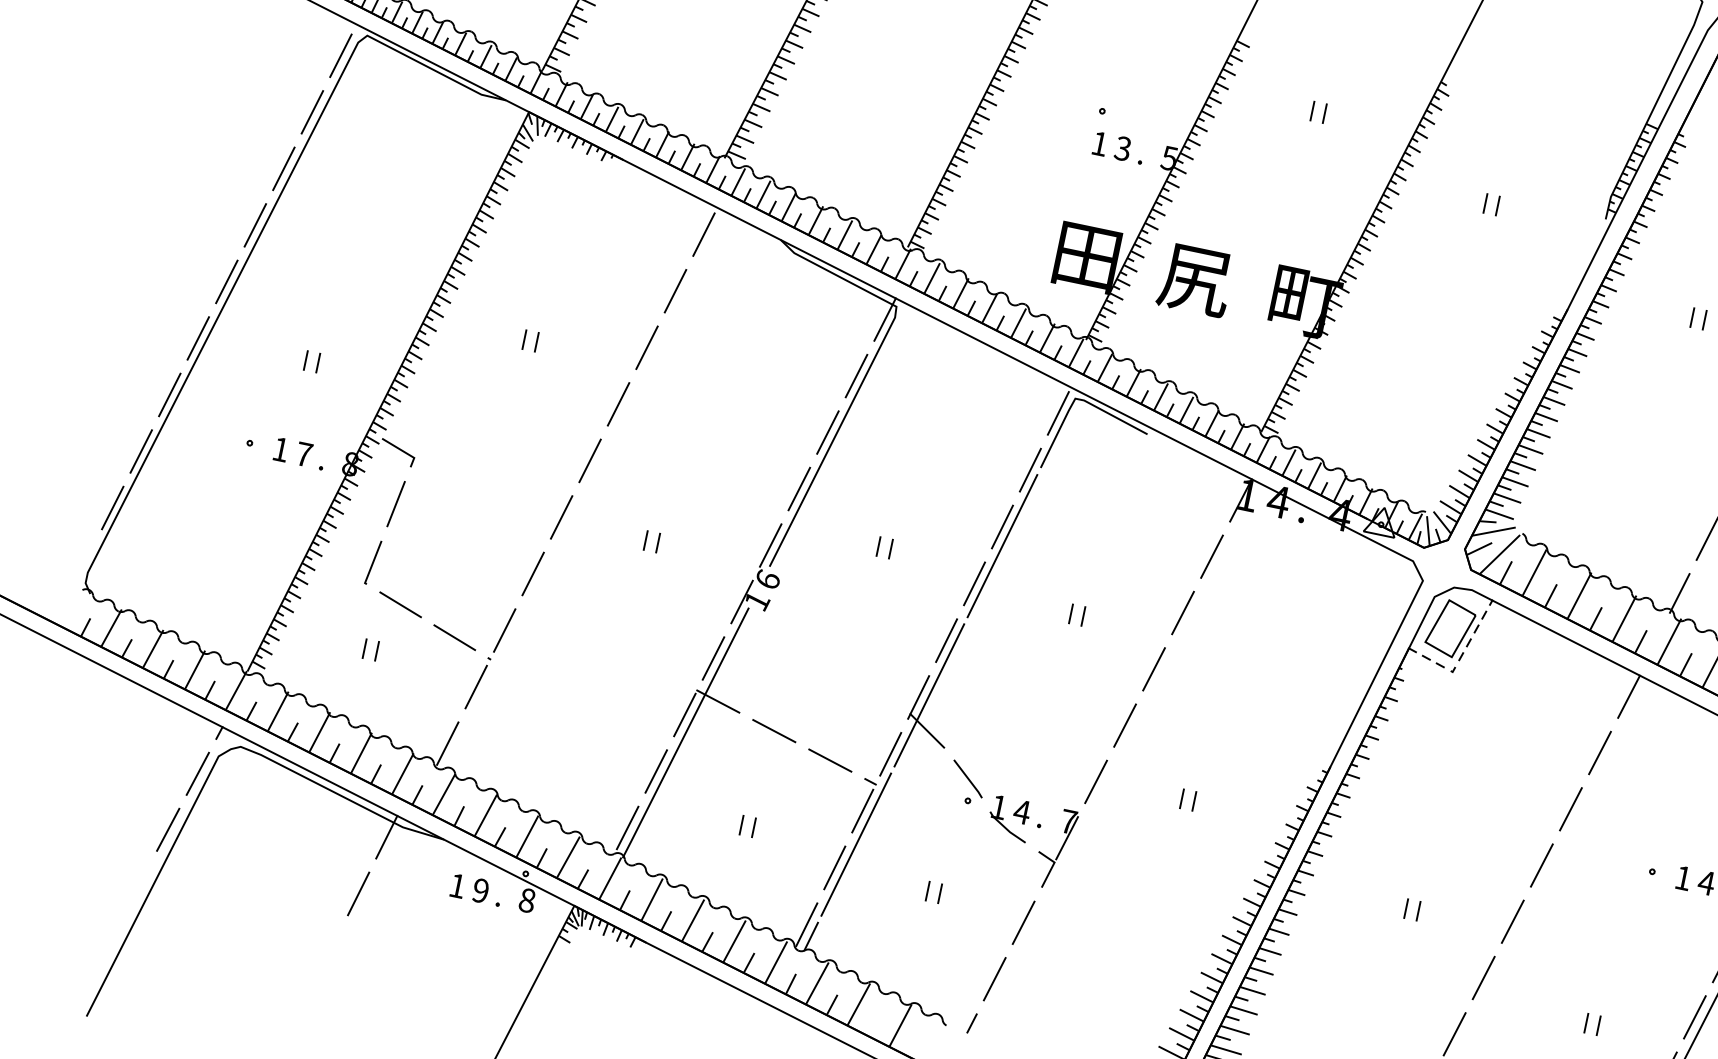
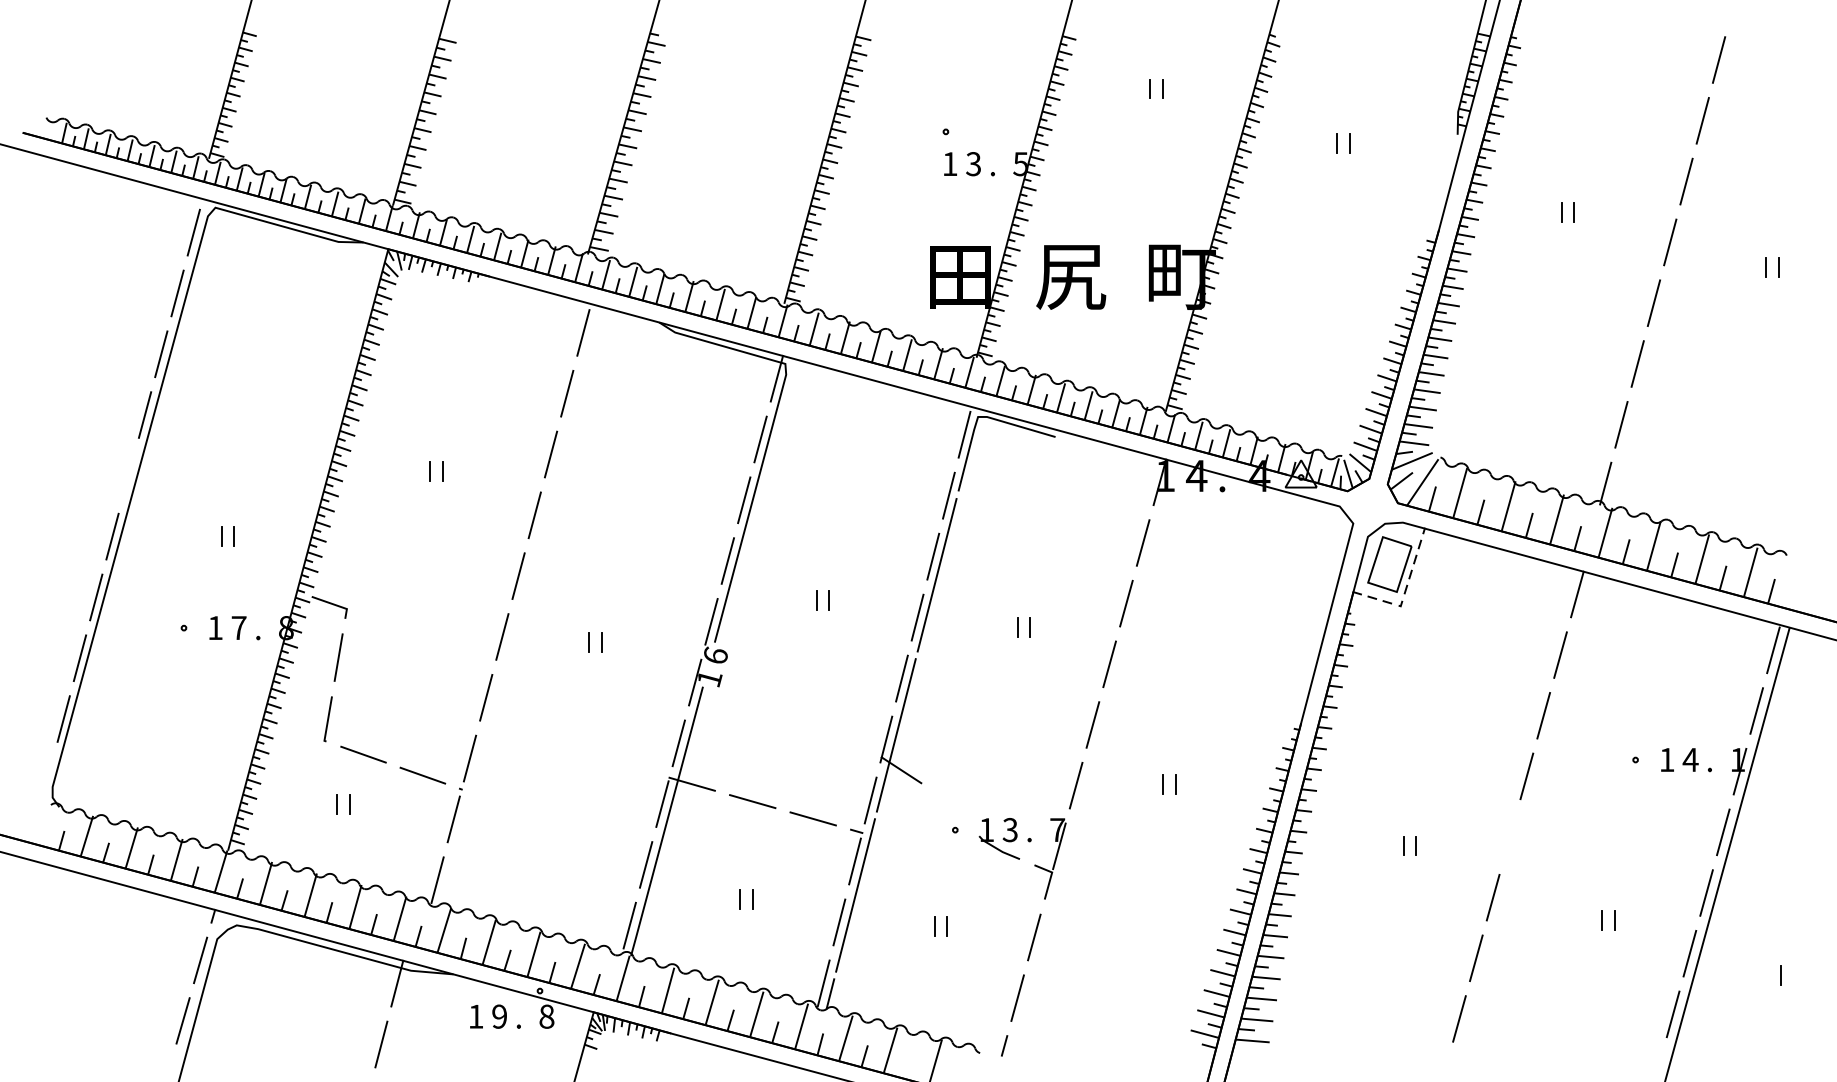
line: (226, 281) -> (128, 475), removed
line: (967, 778) -> (950, 808), removed
text: (1022, 812) -> (1010, 830), 4 -> 3
line: (1512, 921) -> (1509, 836), removed

